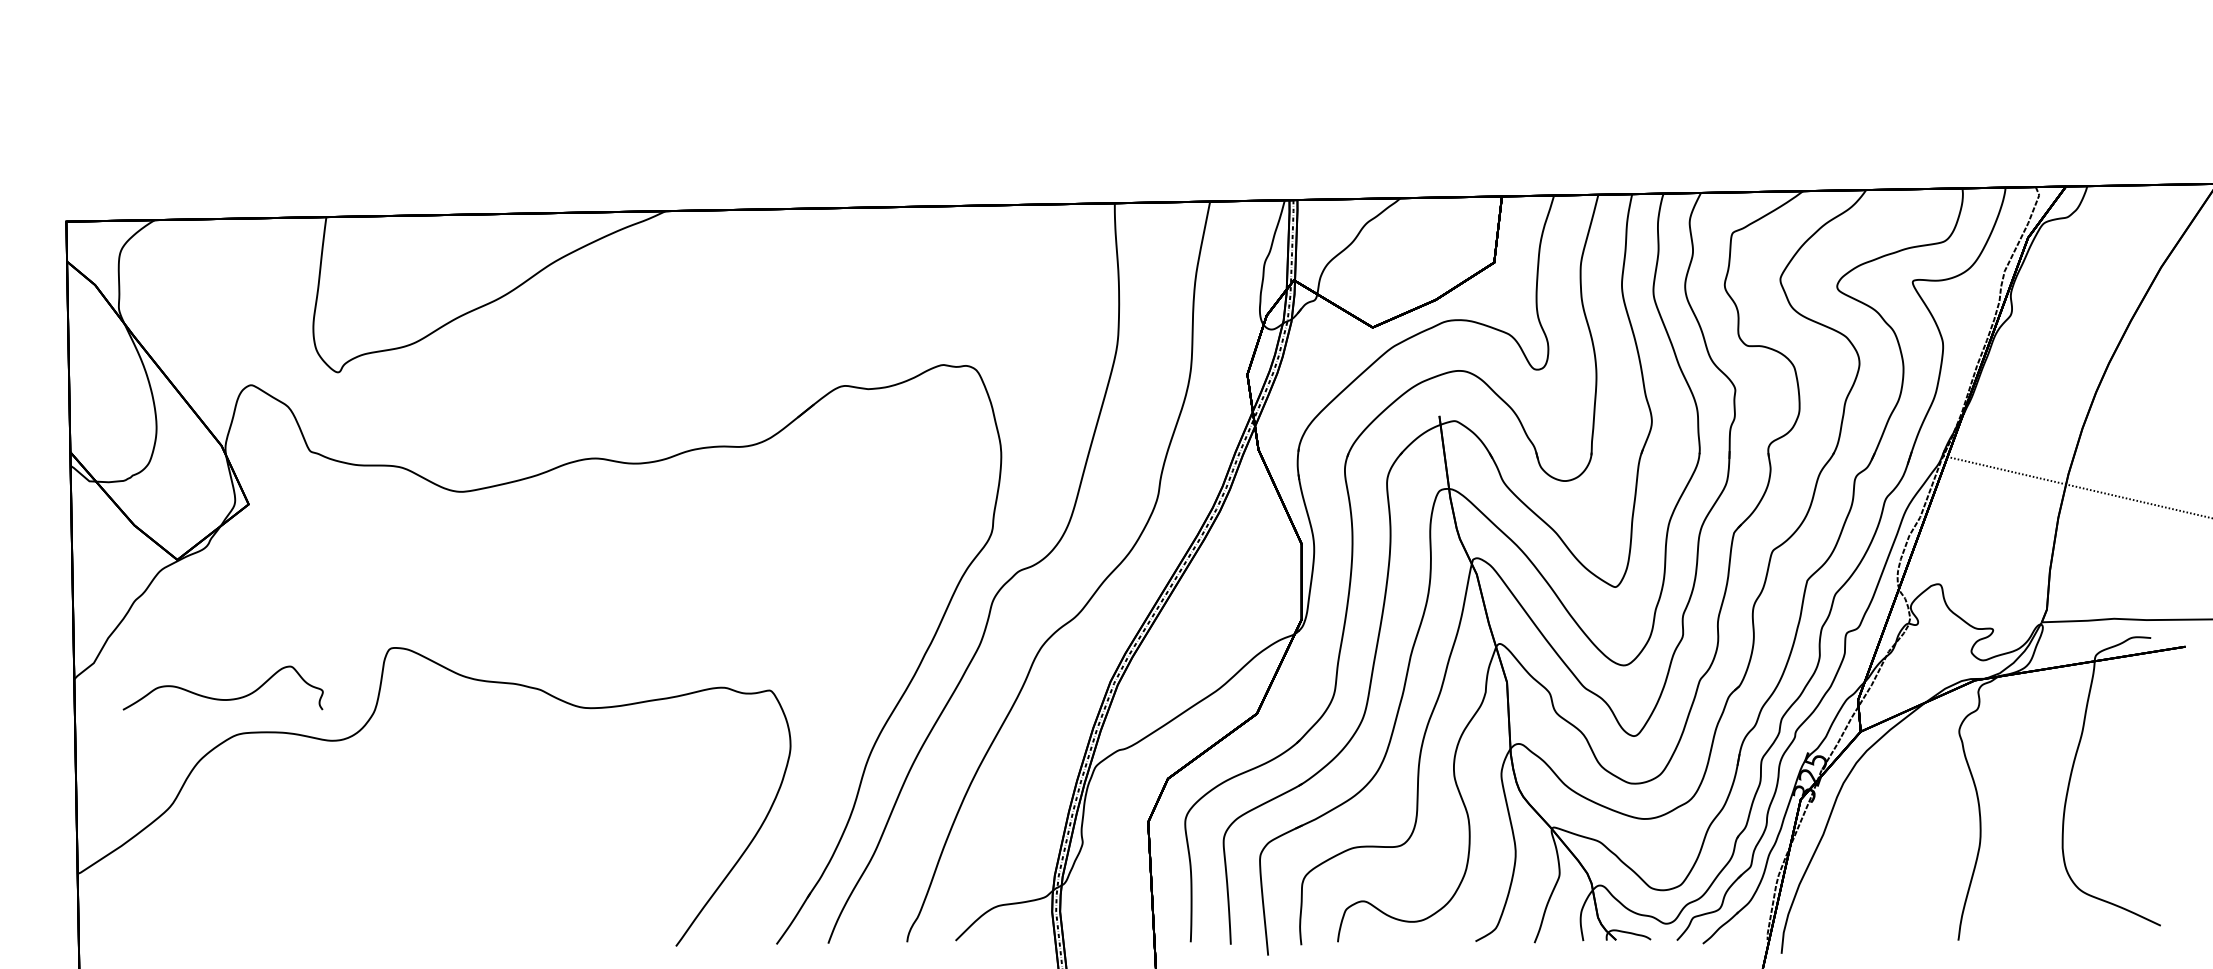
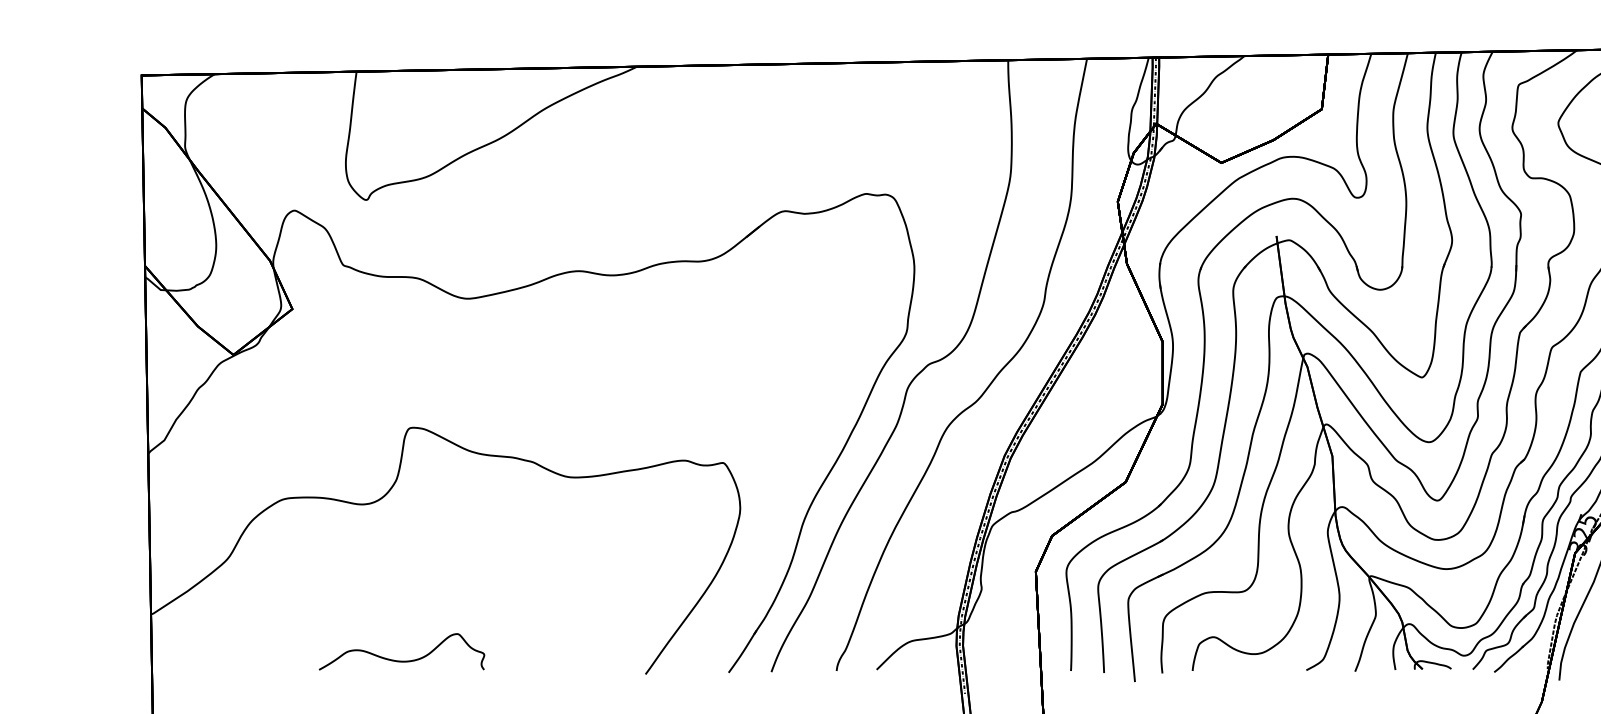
curve: (220, 698) -> (399, 660), moved

